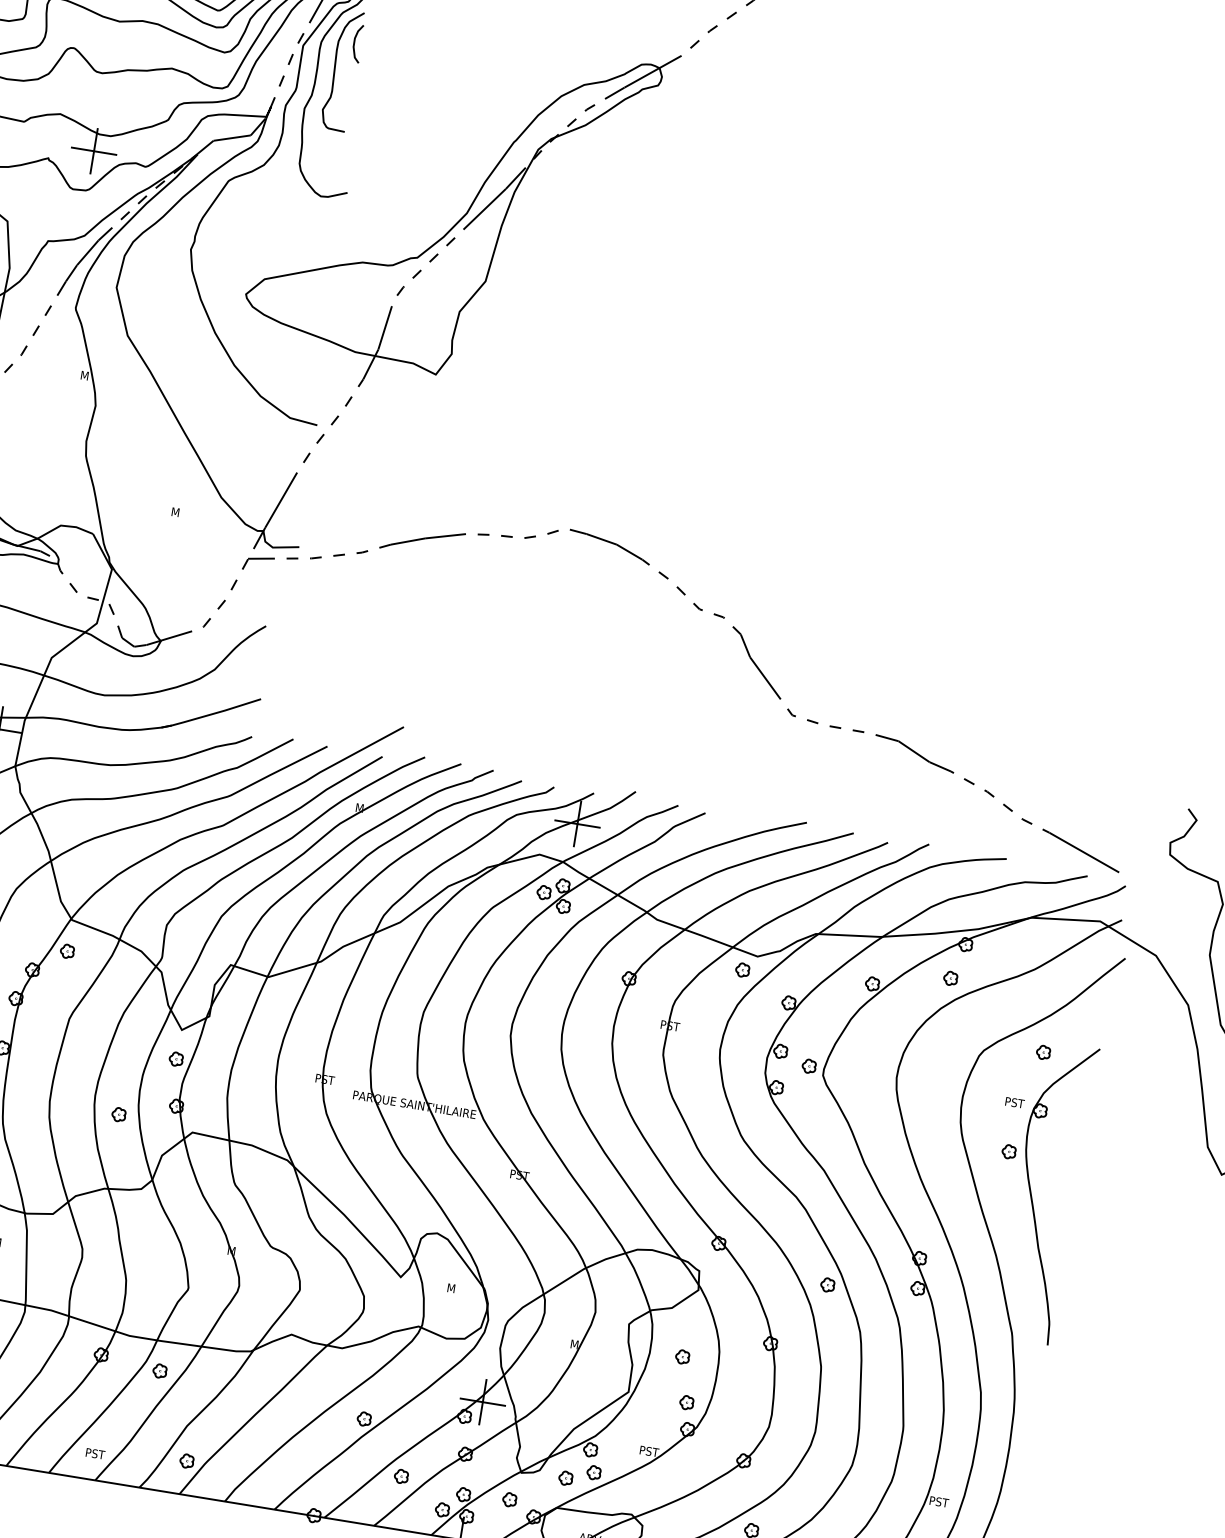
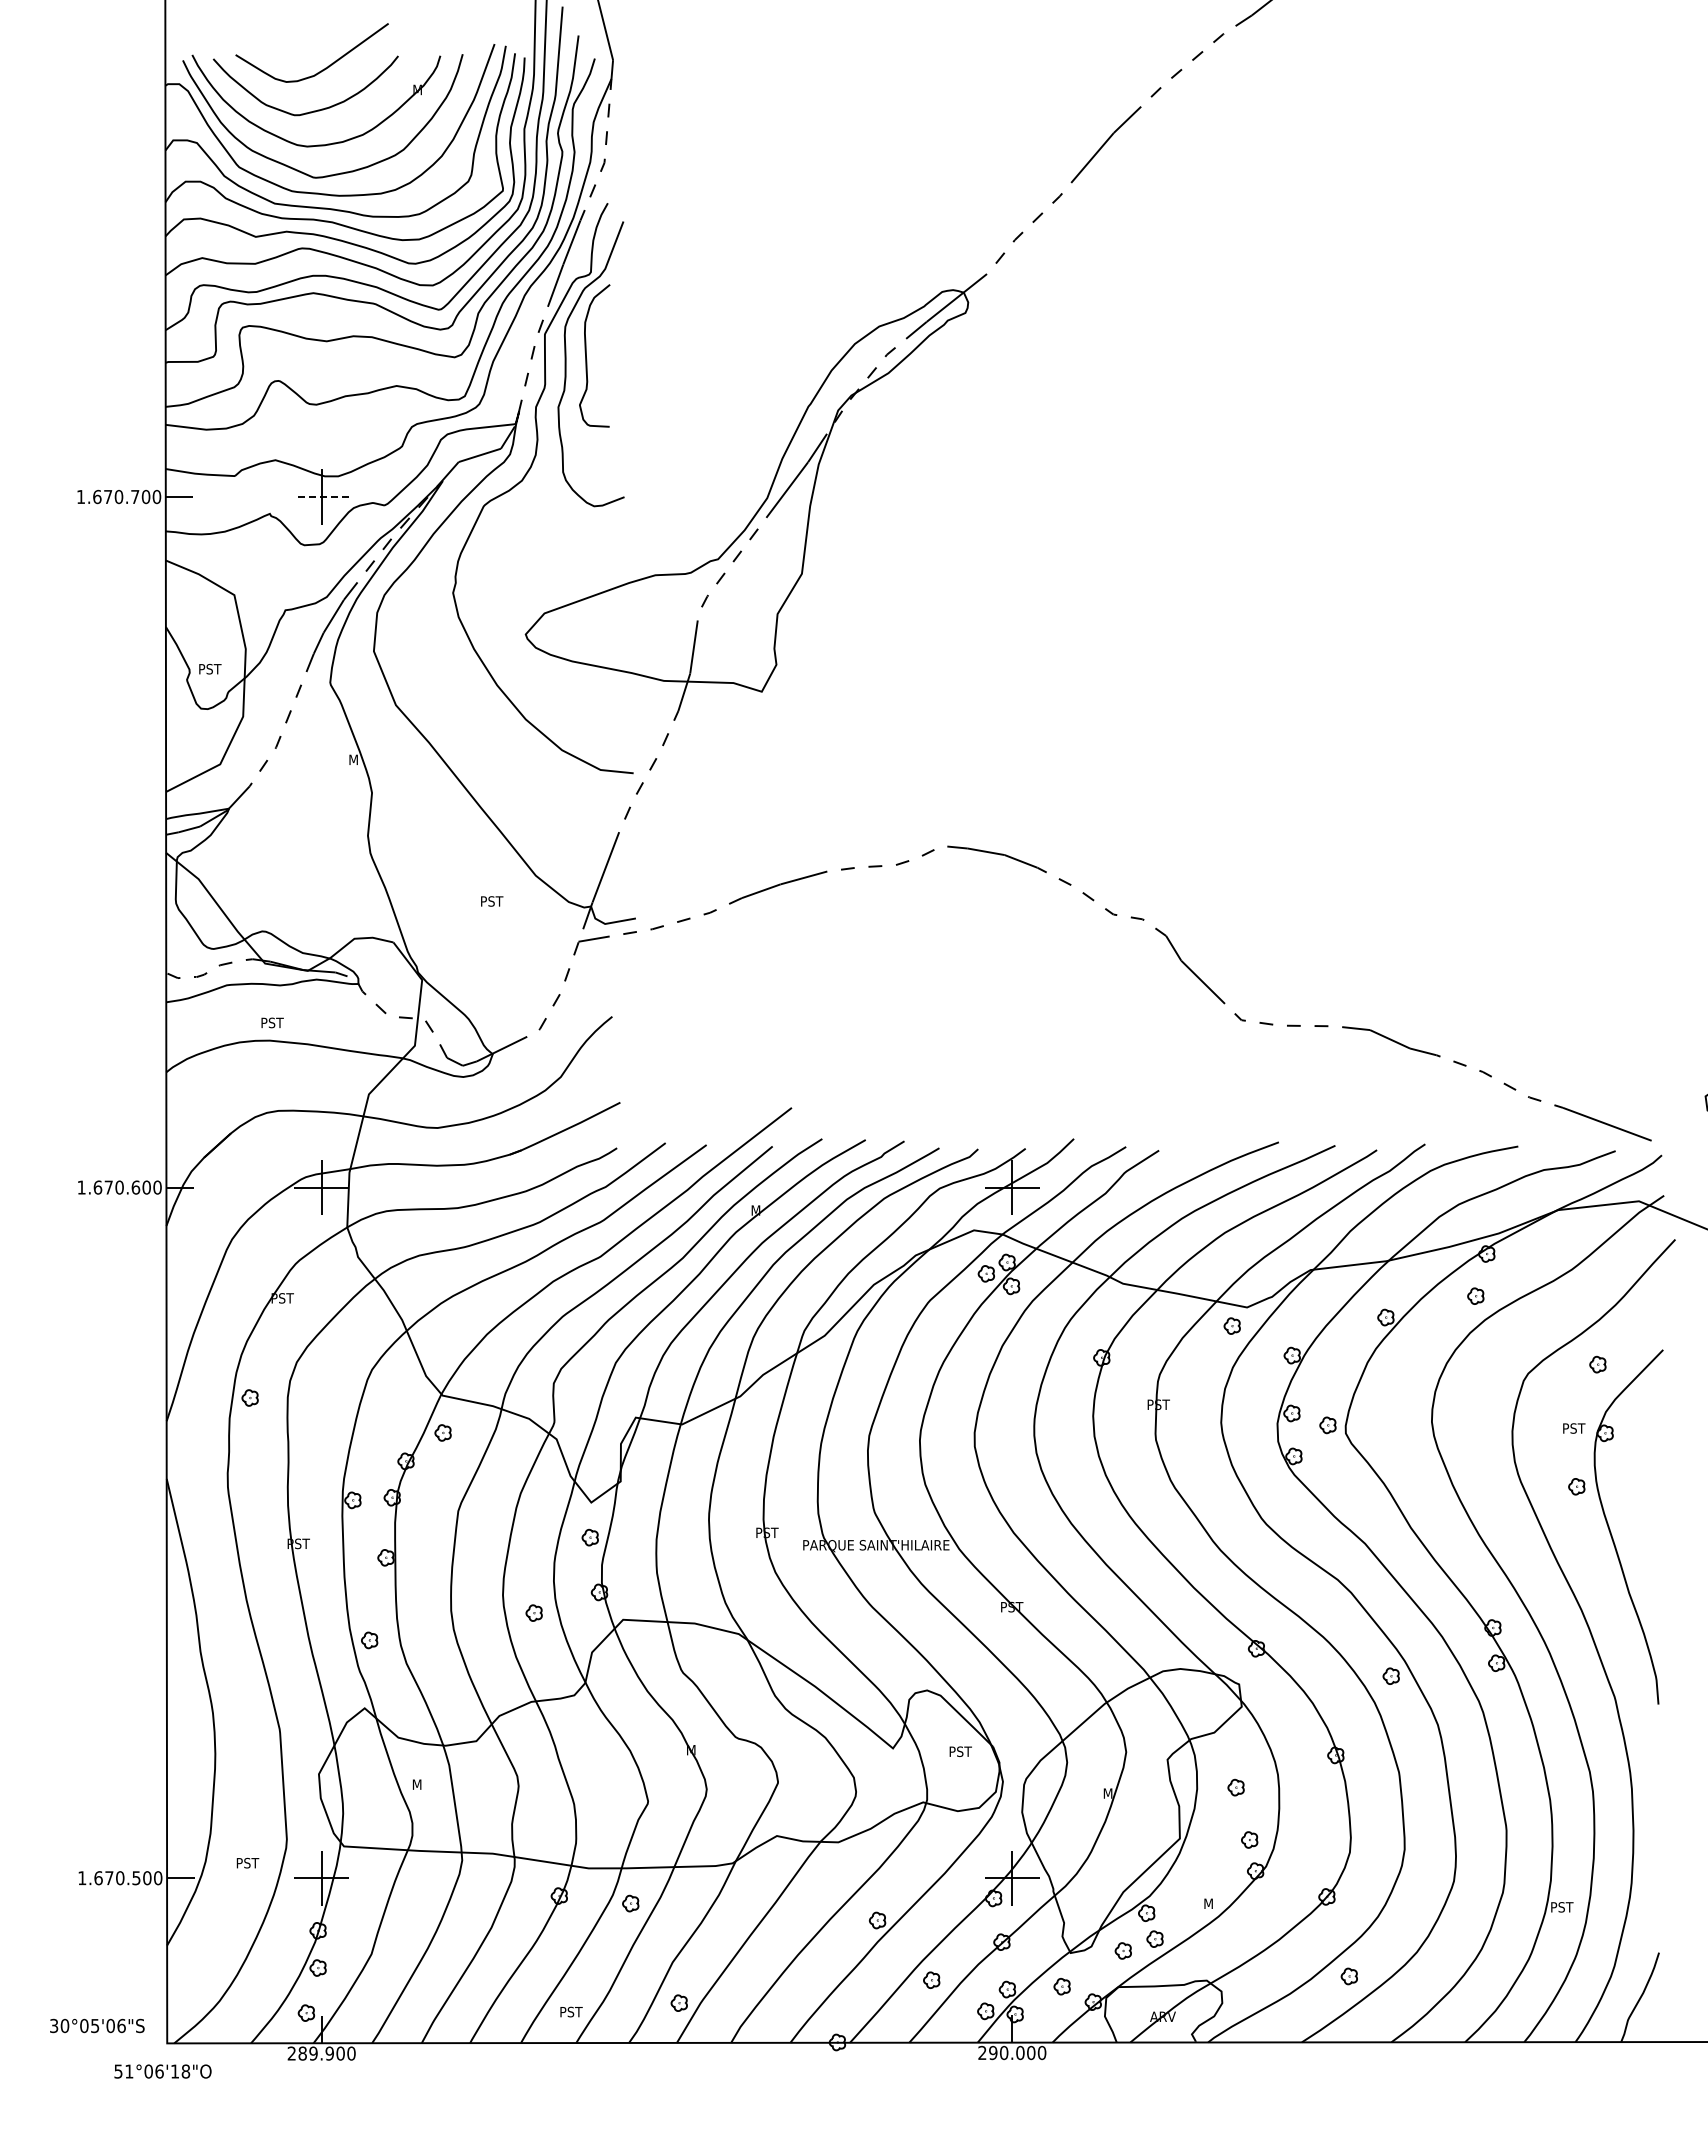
curve: (354, 43) -> (604, 321), removed
line: (93, 151) -> (321, 497), solid -> dashed
text: (181, 513) -> (492, 901), M -> PST
text: (457, 1289) -> (961, 1751), M -> PST
text: (649, 1451) -> (1215, 1903), PST -> M

